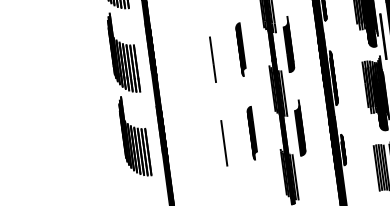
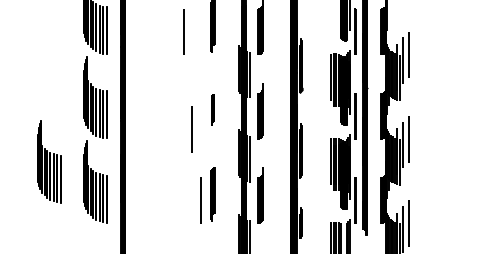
part: (240, 49) -> (212, 109), size x0.6
line: (212, 59) -> (191, 129), moved
part: (86, 122) -> (49, 161), added
line: (224, 143) -> (200, 200), moved

